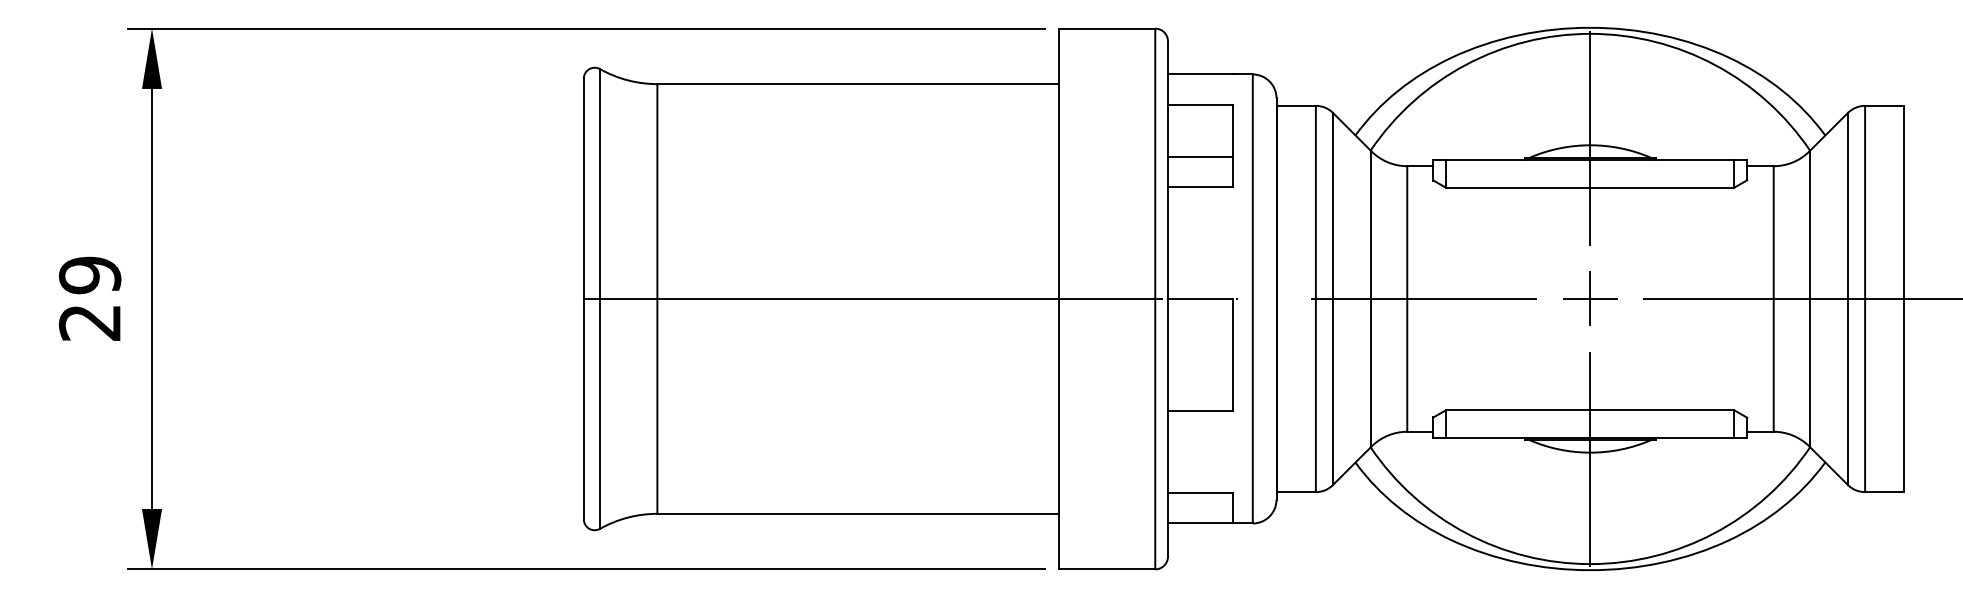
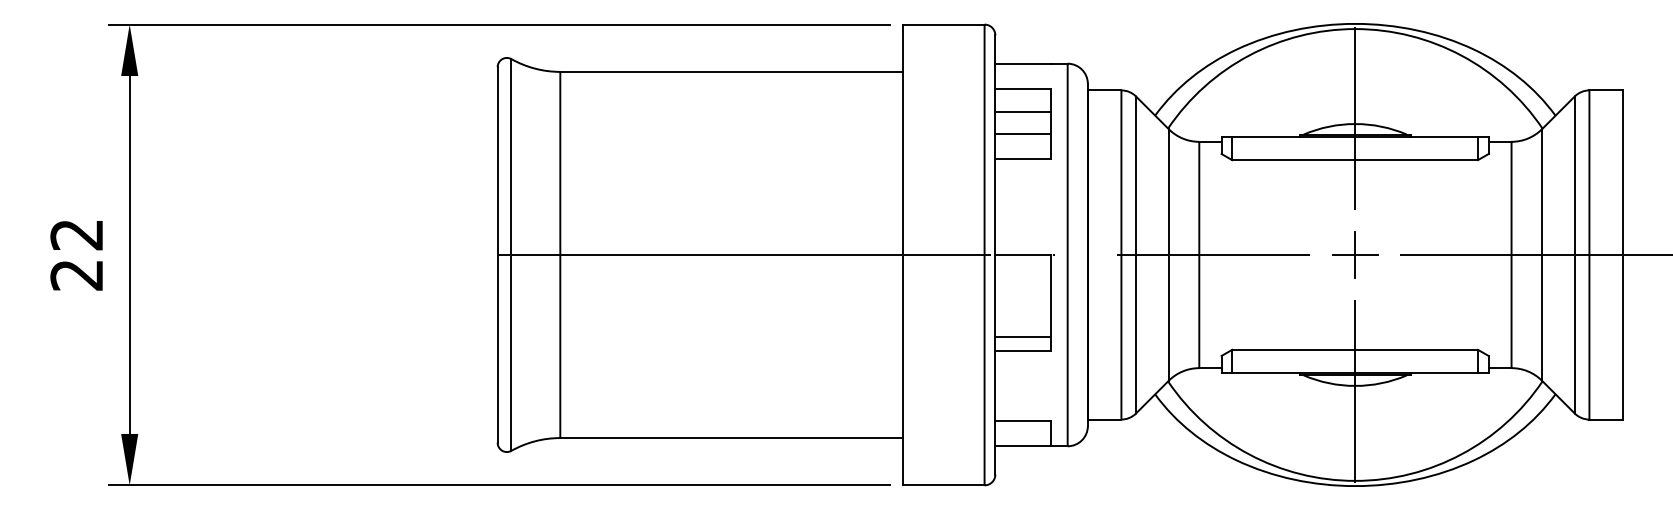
line: (1200, 131) -> (1023, 112), added
text: (90, 275) -> (77, 234), 29 -> 22
line: (1200, 395) -> (1023, 337), added

